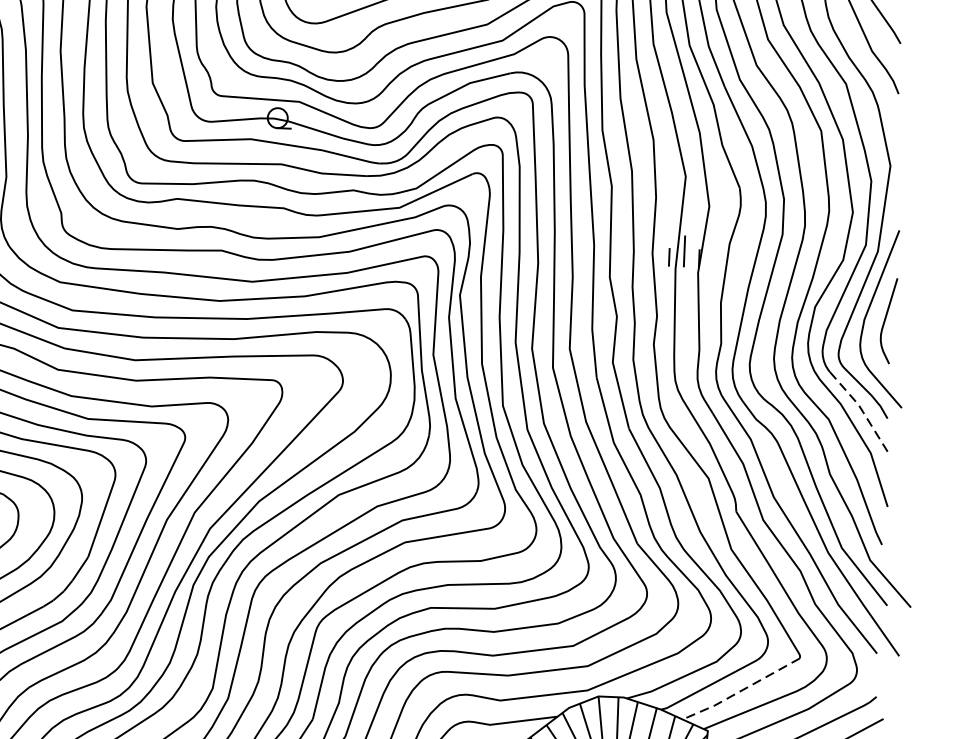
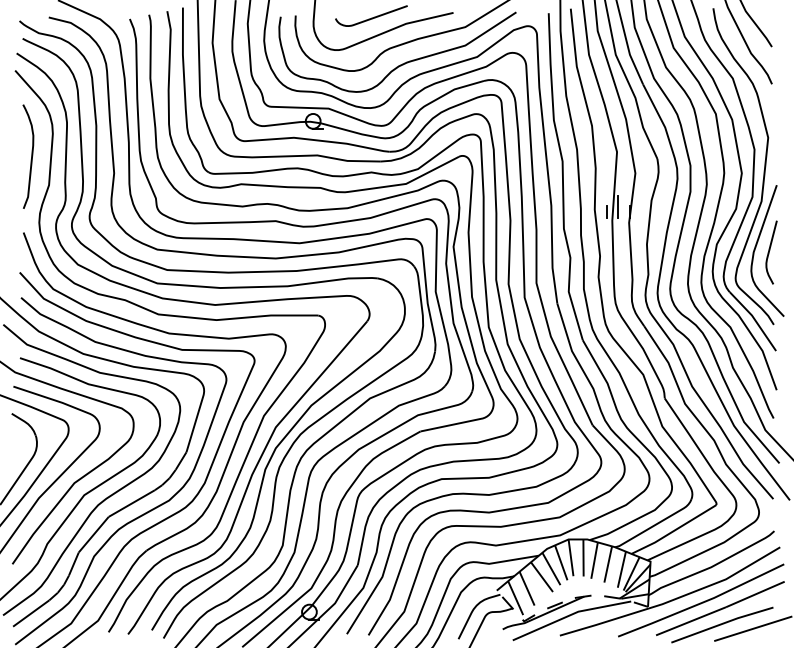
line: (861, 410) -> (754, 319), dashed -> solid
line: (740, 691) -> (673, 531), dashed -> solid

